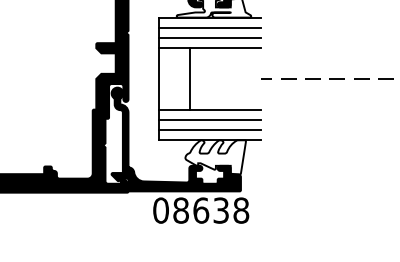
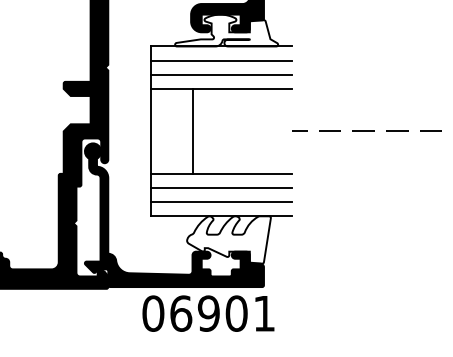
text: (211, 210) -> (223, 313), 08638 -> 06901

